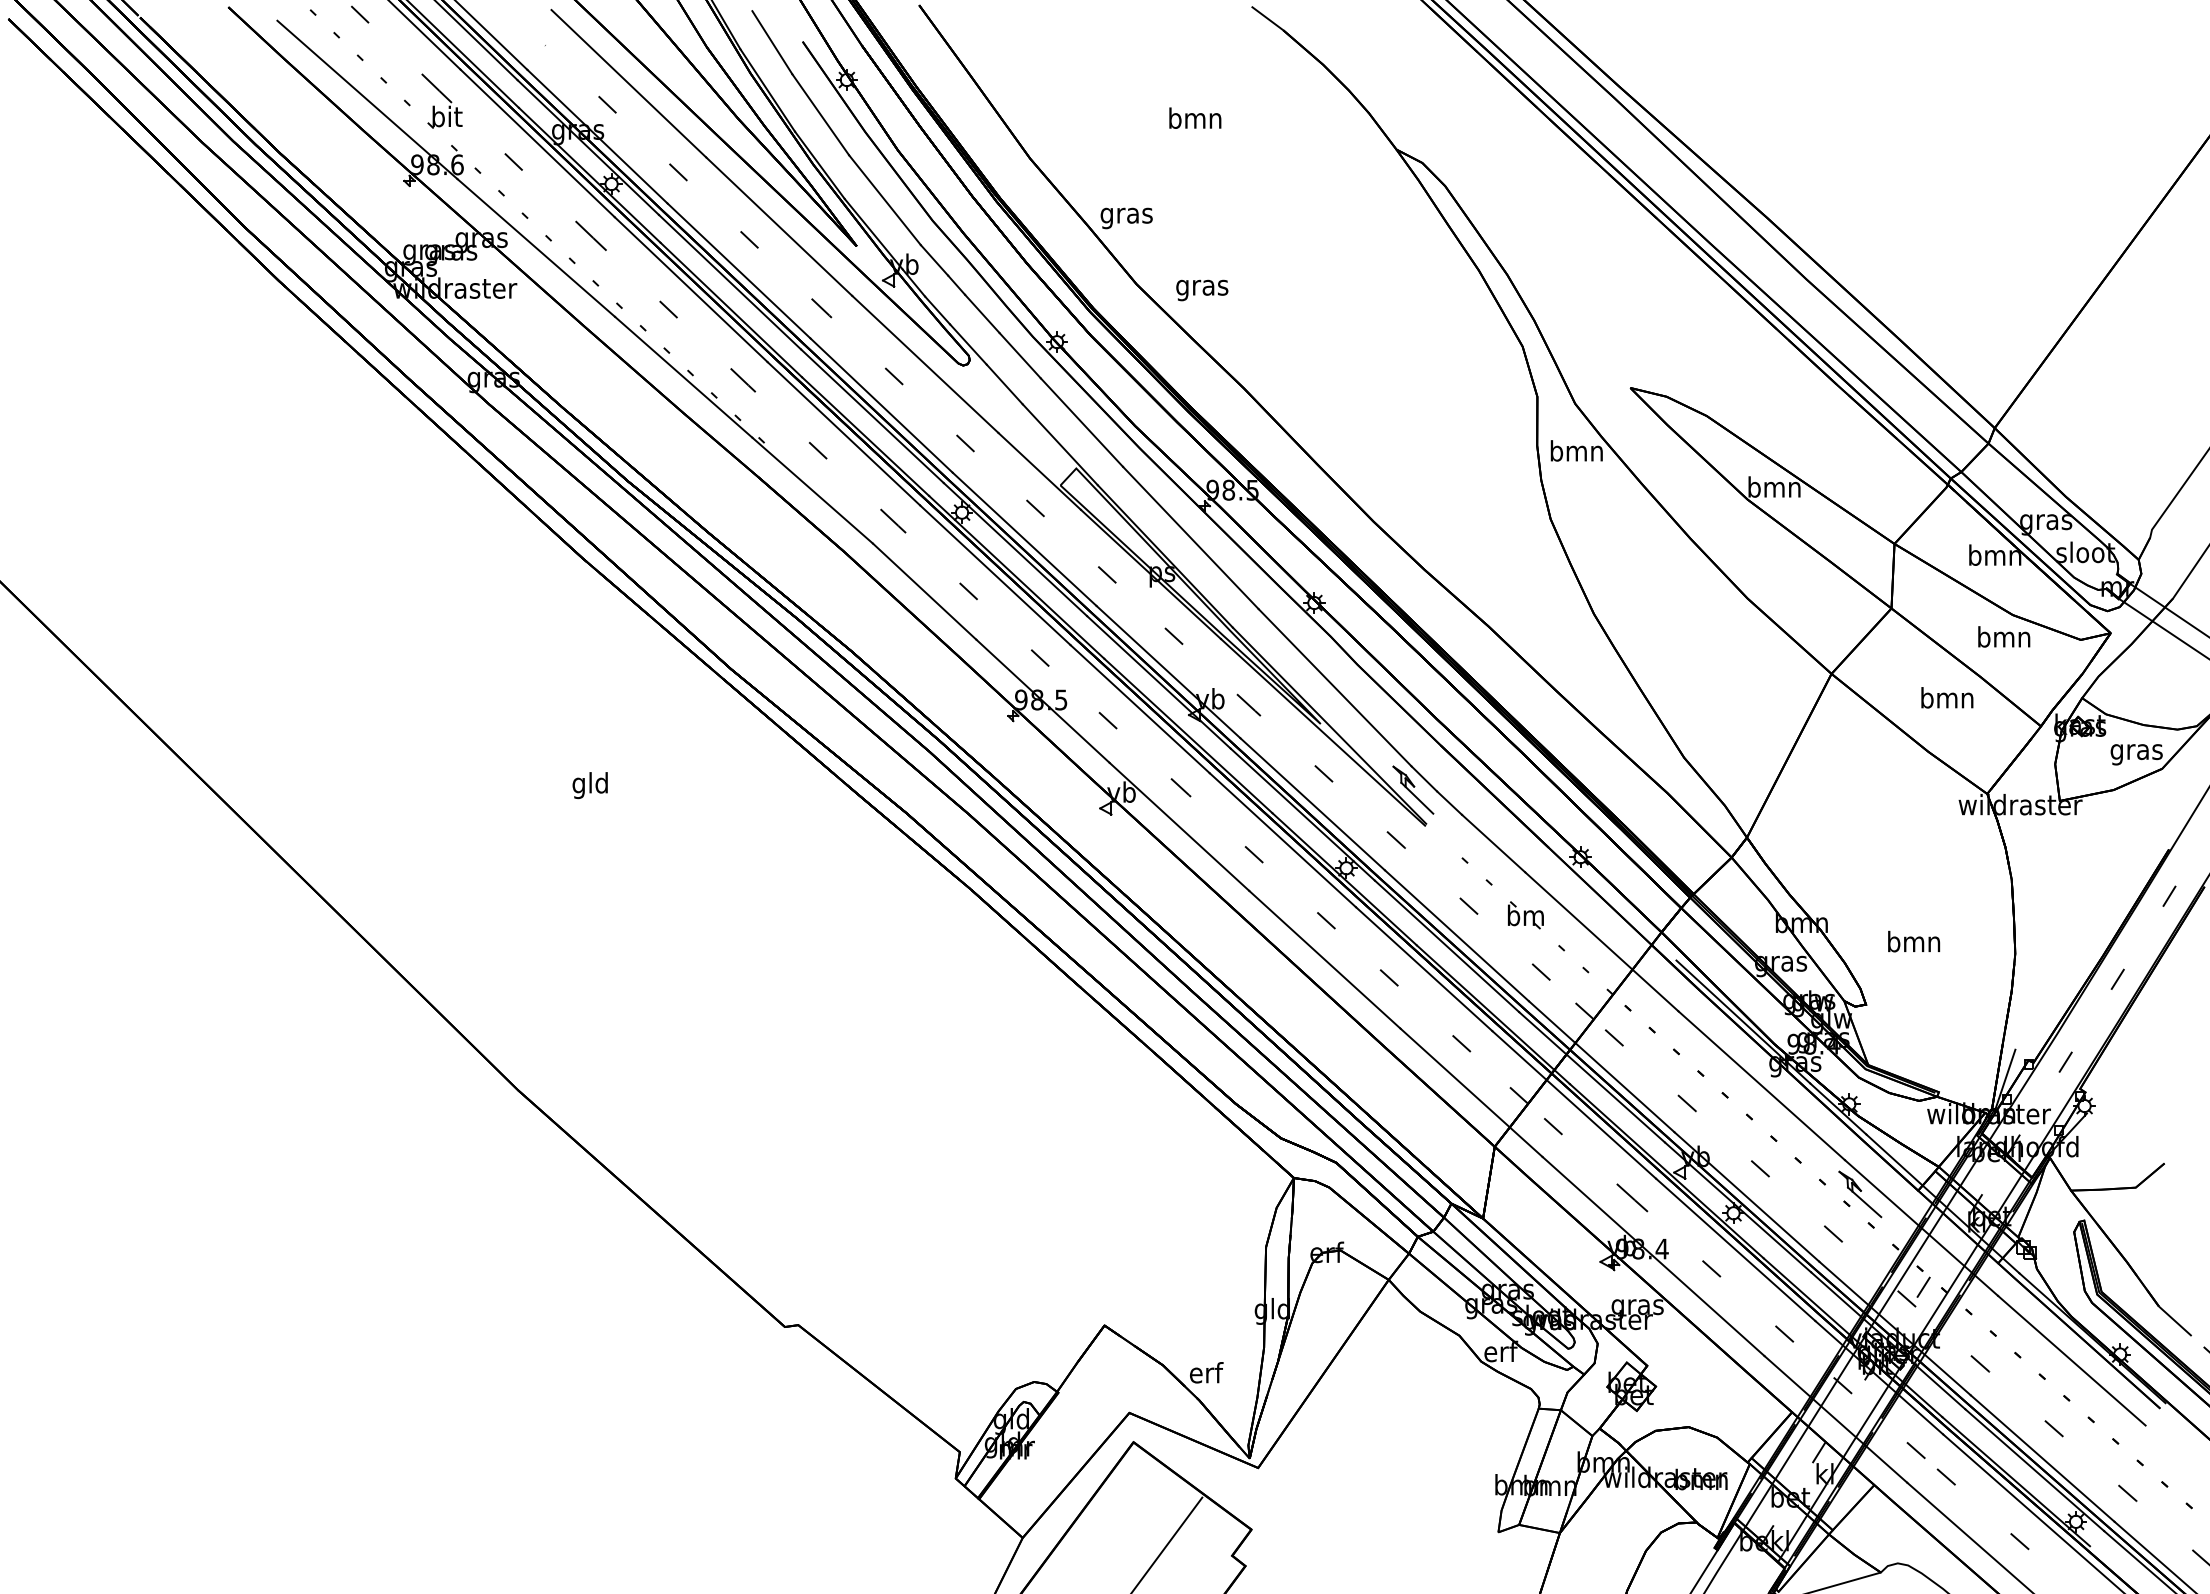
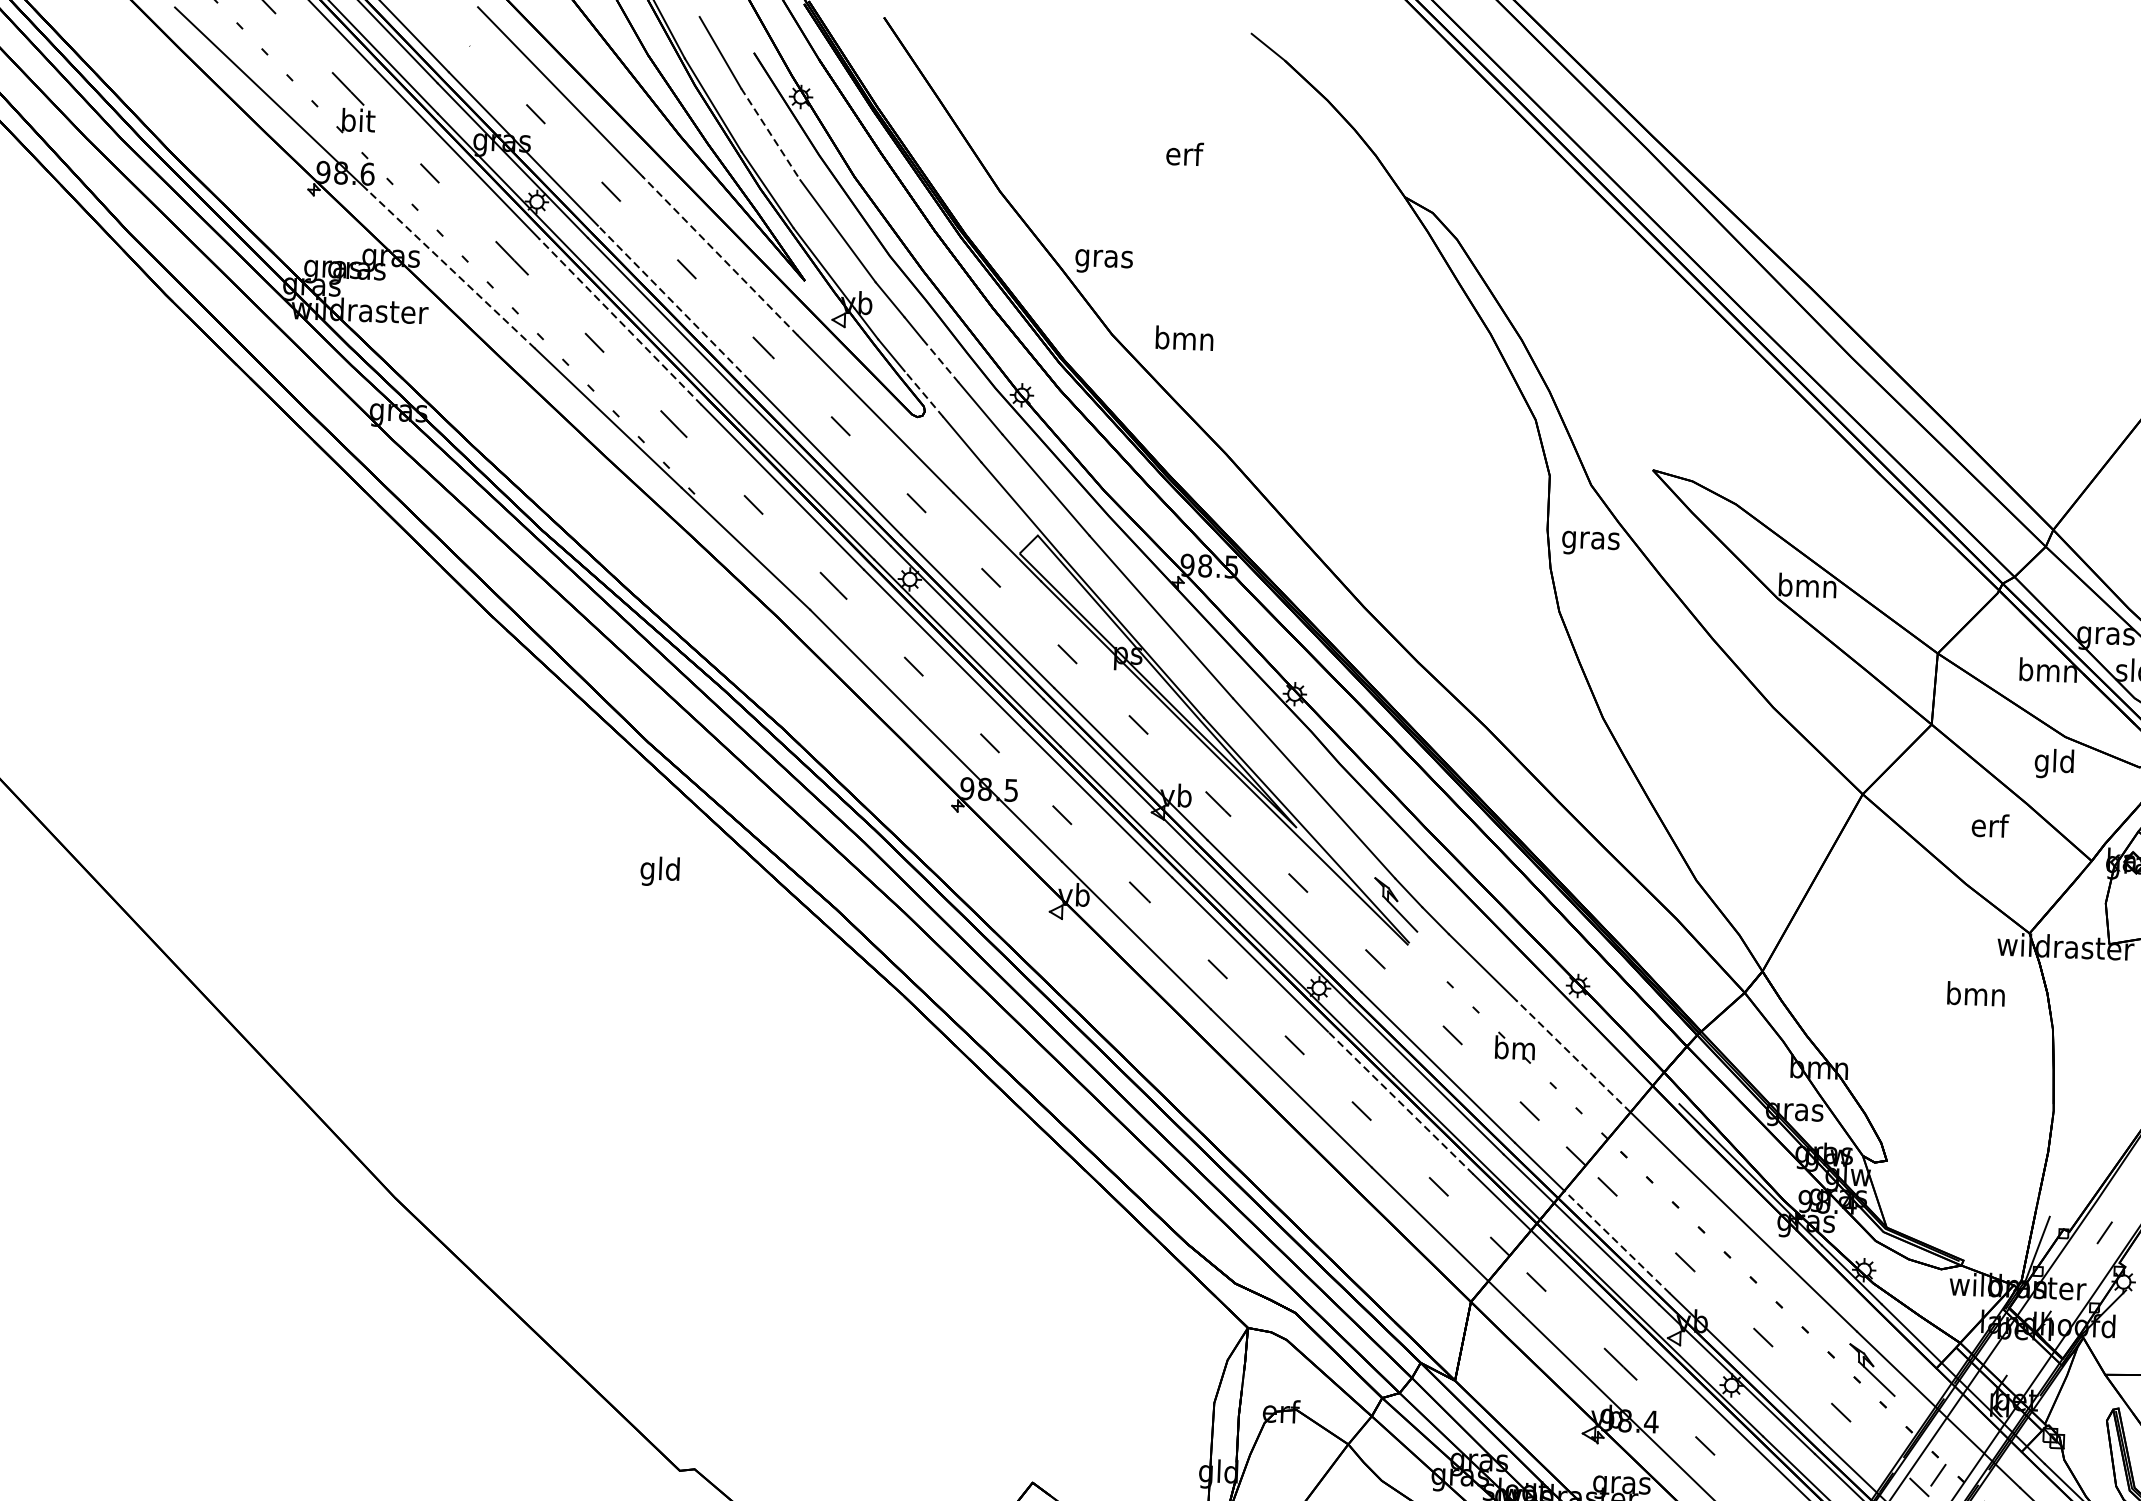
line: (821, 115) -> (771, 135), solid -> dashed
text: (1195, 117) -> (1184, 153), bmn -> erf
line: (779, 226) -> (720, 255), solid -> dashed
line: (536, 247) -> (451, 268), solid -> dashed
line: (738, 270) -> (673, 302), solid -> dashed
text: (1202, 287) -> (1184, 341), gras -> bmn
line: (690, 289) -> (619, 321), solid -> dashed
line: (982, 313) -> (940, 360), solid -> dashed
line: (968, 344) -> (924, 394), solid -> dashed
text: (1576, 453) -> (1590, 540), bmn -> gras
text: (2004, 639) -> (2055, 763), bmn -> gld
text: (1947, 697) -> (1989, 825), bmn -> erf
text: (589, 785) -> (659, 871), moved
line: (1578, 920) -> (1572, 1055), solid -> dashed
text: (1914, 941) -> (1976, 993), moved
line: (1423, 968) -> (1399, 1102), solid -> dashed
line: (1625, 1087) -> (1617, 1242), solid -> dashed

